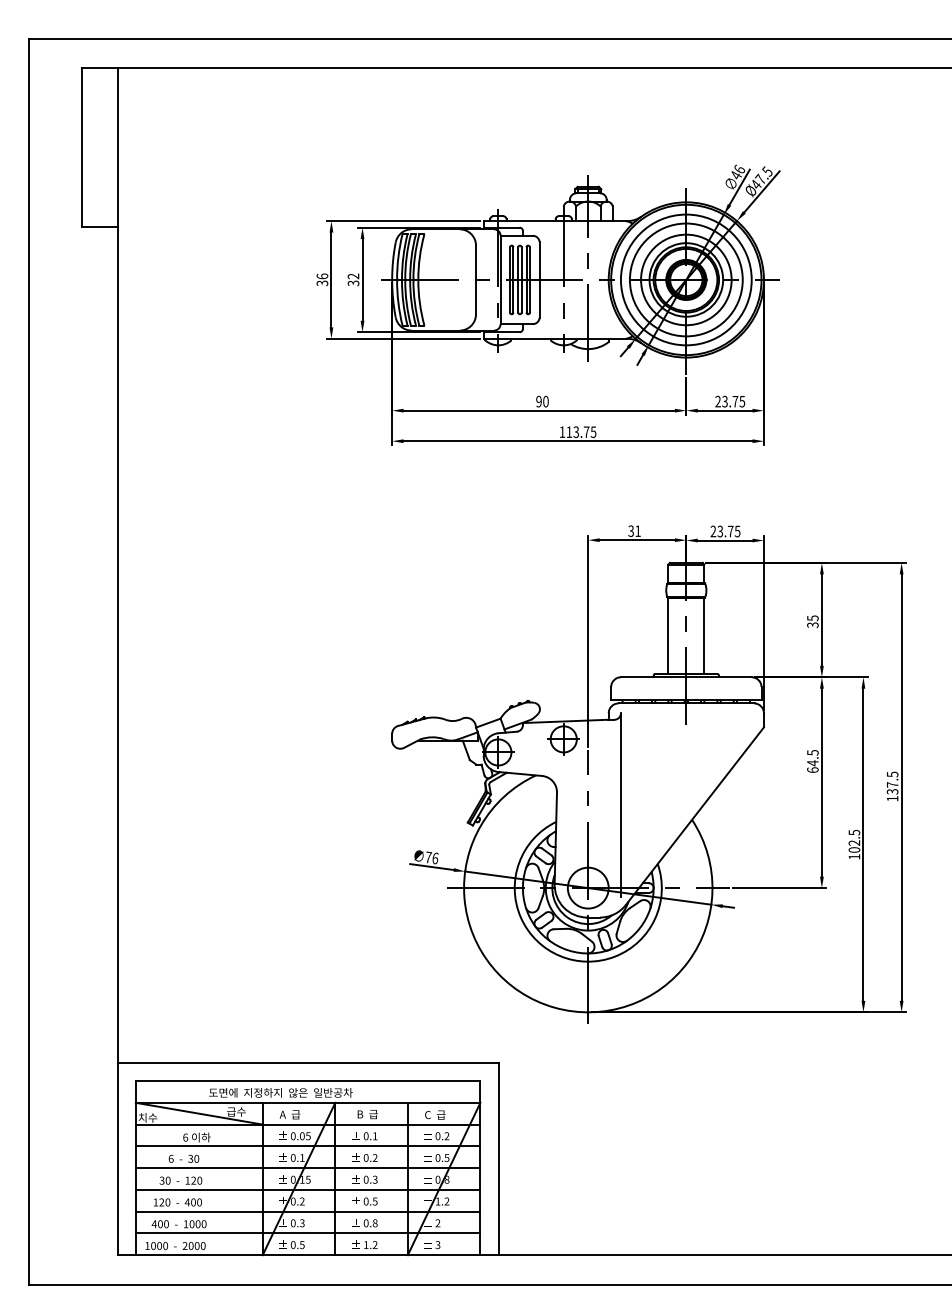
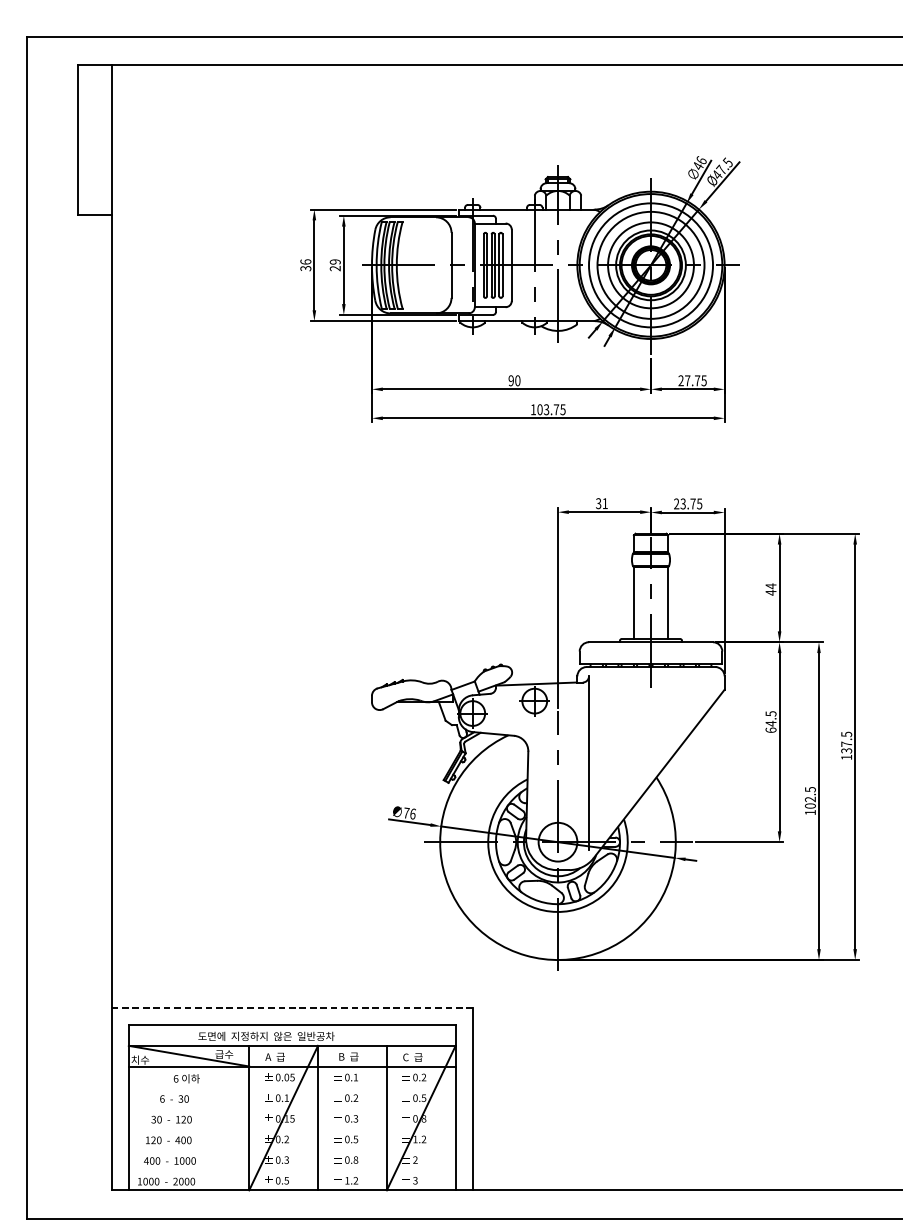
text: (353, 279) -> (335, 264), 32 -> 29
text: (724, 401) -> (687, 380), 23.75 -> 27.75
text: (569, 432) -> (540, 410), 113.75 -> 103.75
text: (812, 621) -> (770, 589), 35 -> 44
line: (308, 1062) -> (292, 1007), solid -> dashed
line: (307, 1146) -> (291, 1087), removed
line: (307, 1168) -> (291, 1108), removed
line: (307, 1189) -> (291, 1128), removed
line: (307, 1211) -> (291, 1148), removed
line: (307, 1233) -> (291, 1169), removed

